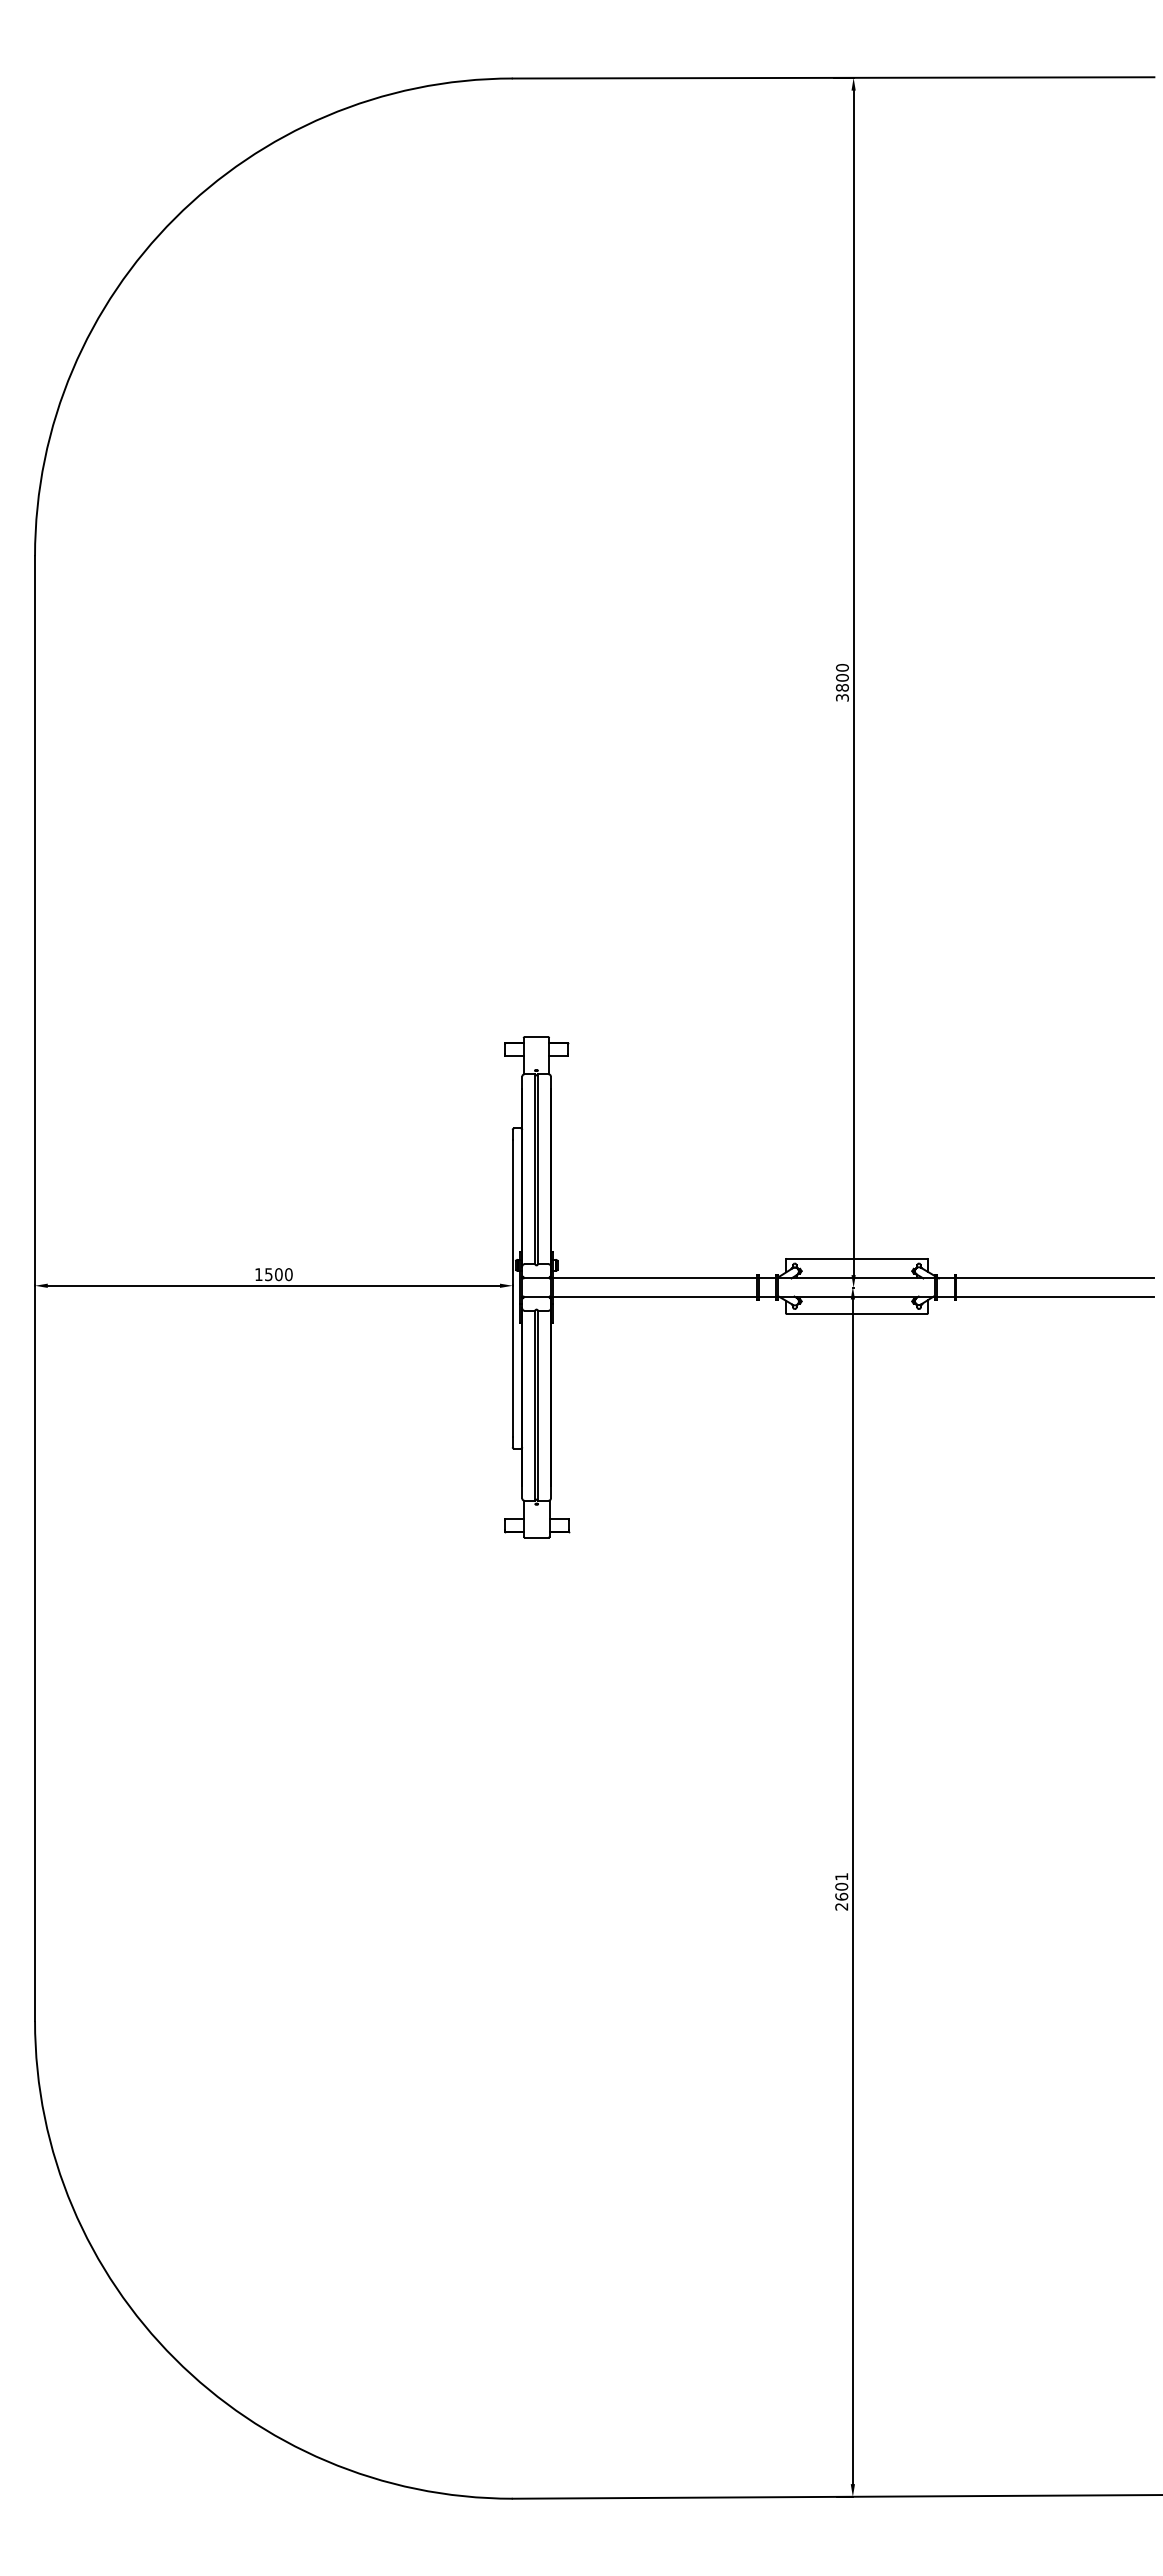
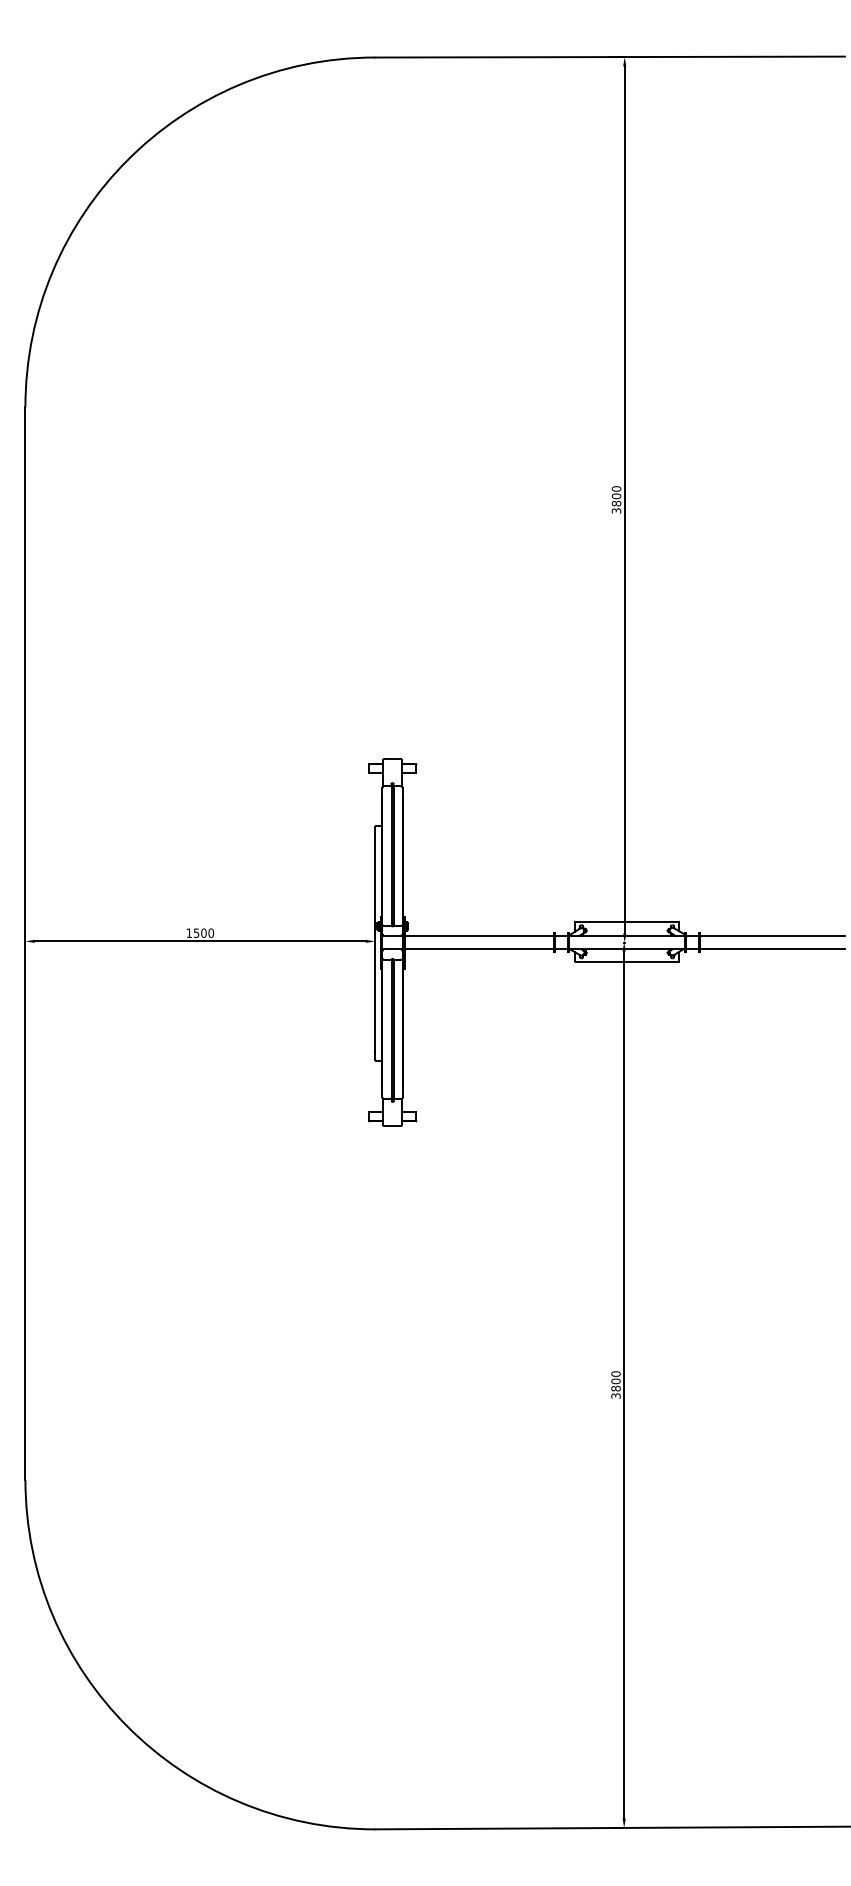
text: (841, 1891) -> (615, 1384), 2601 -> 3800

